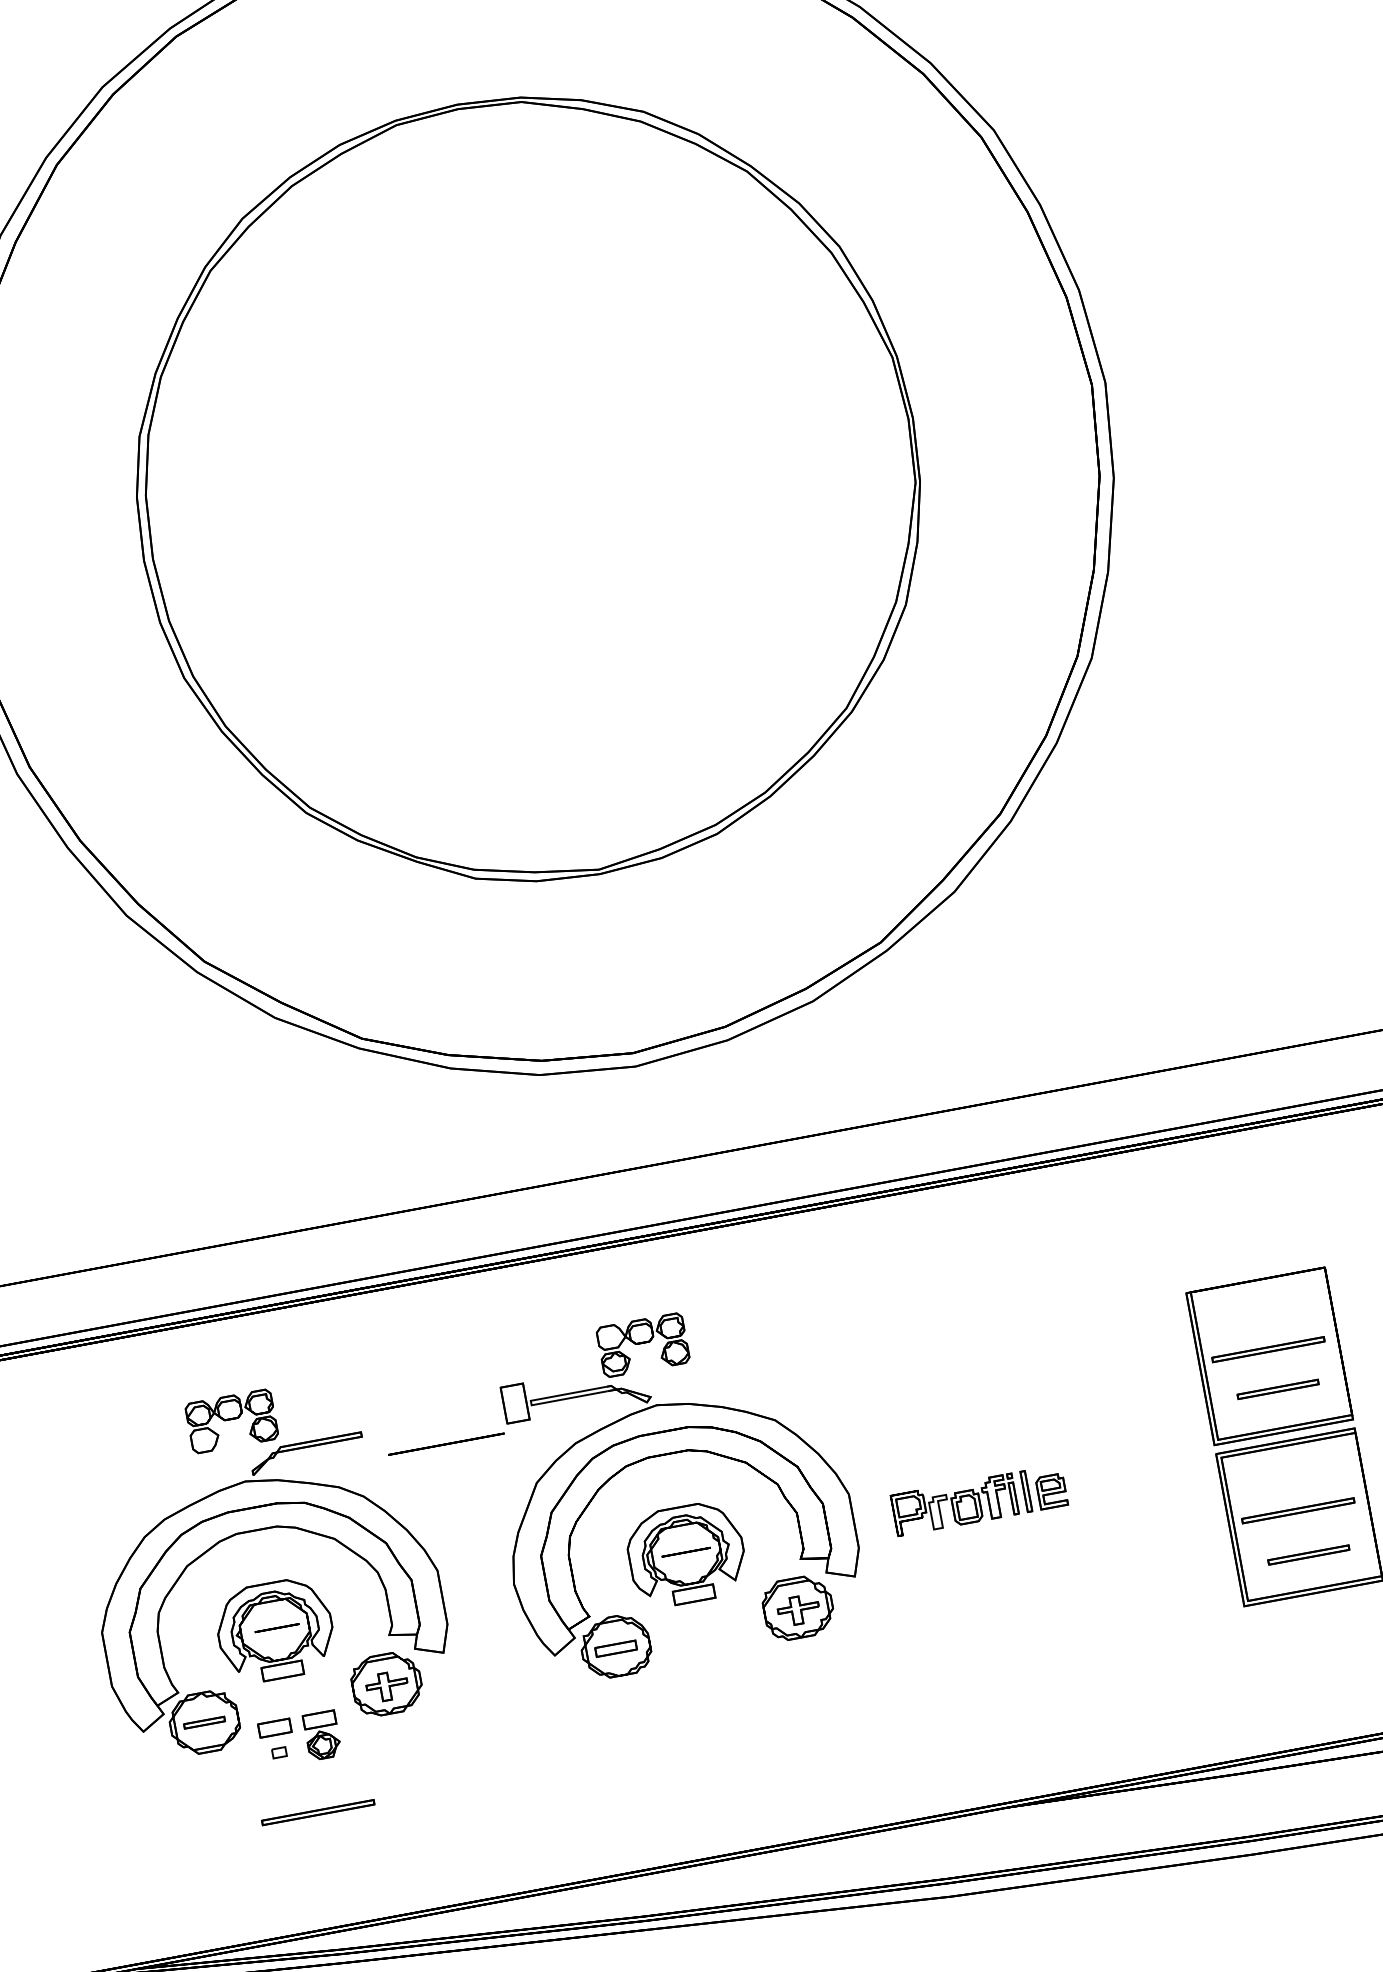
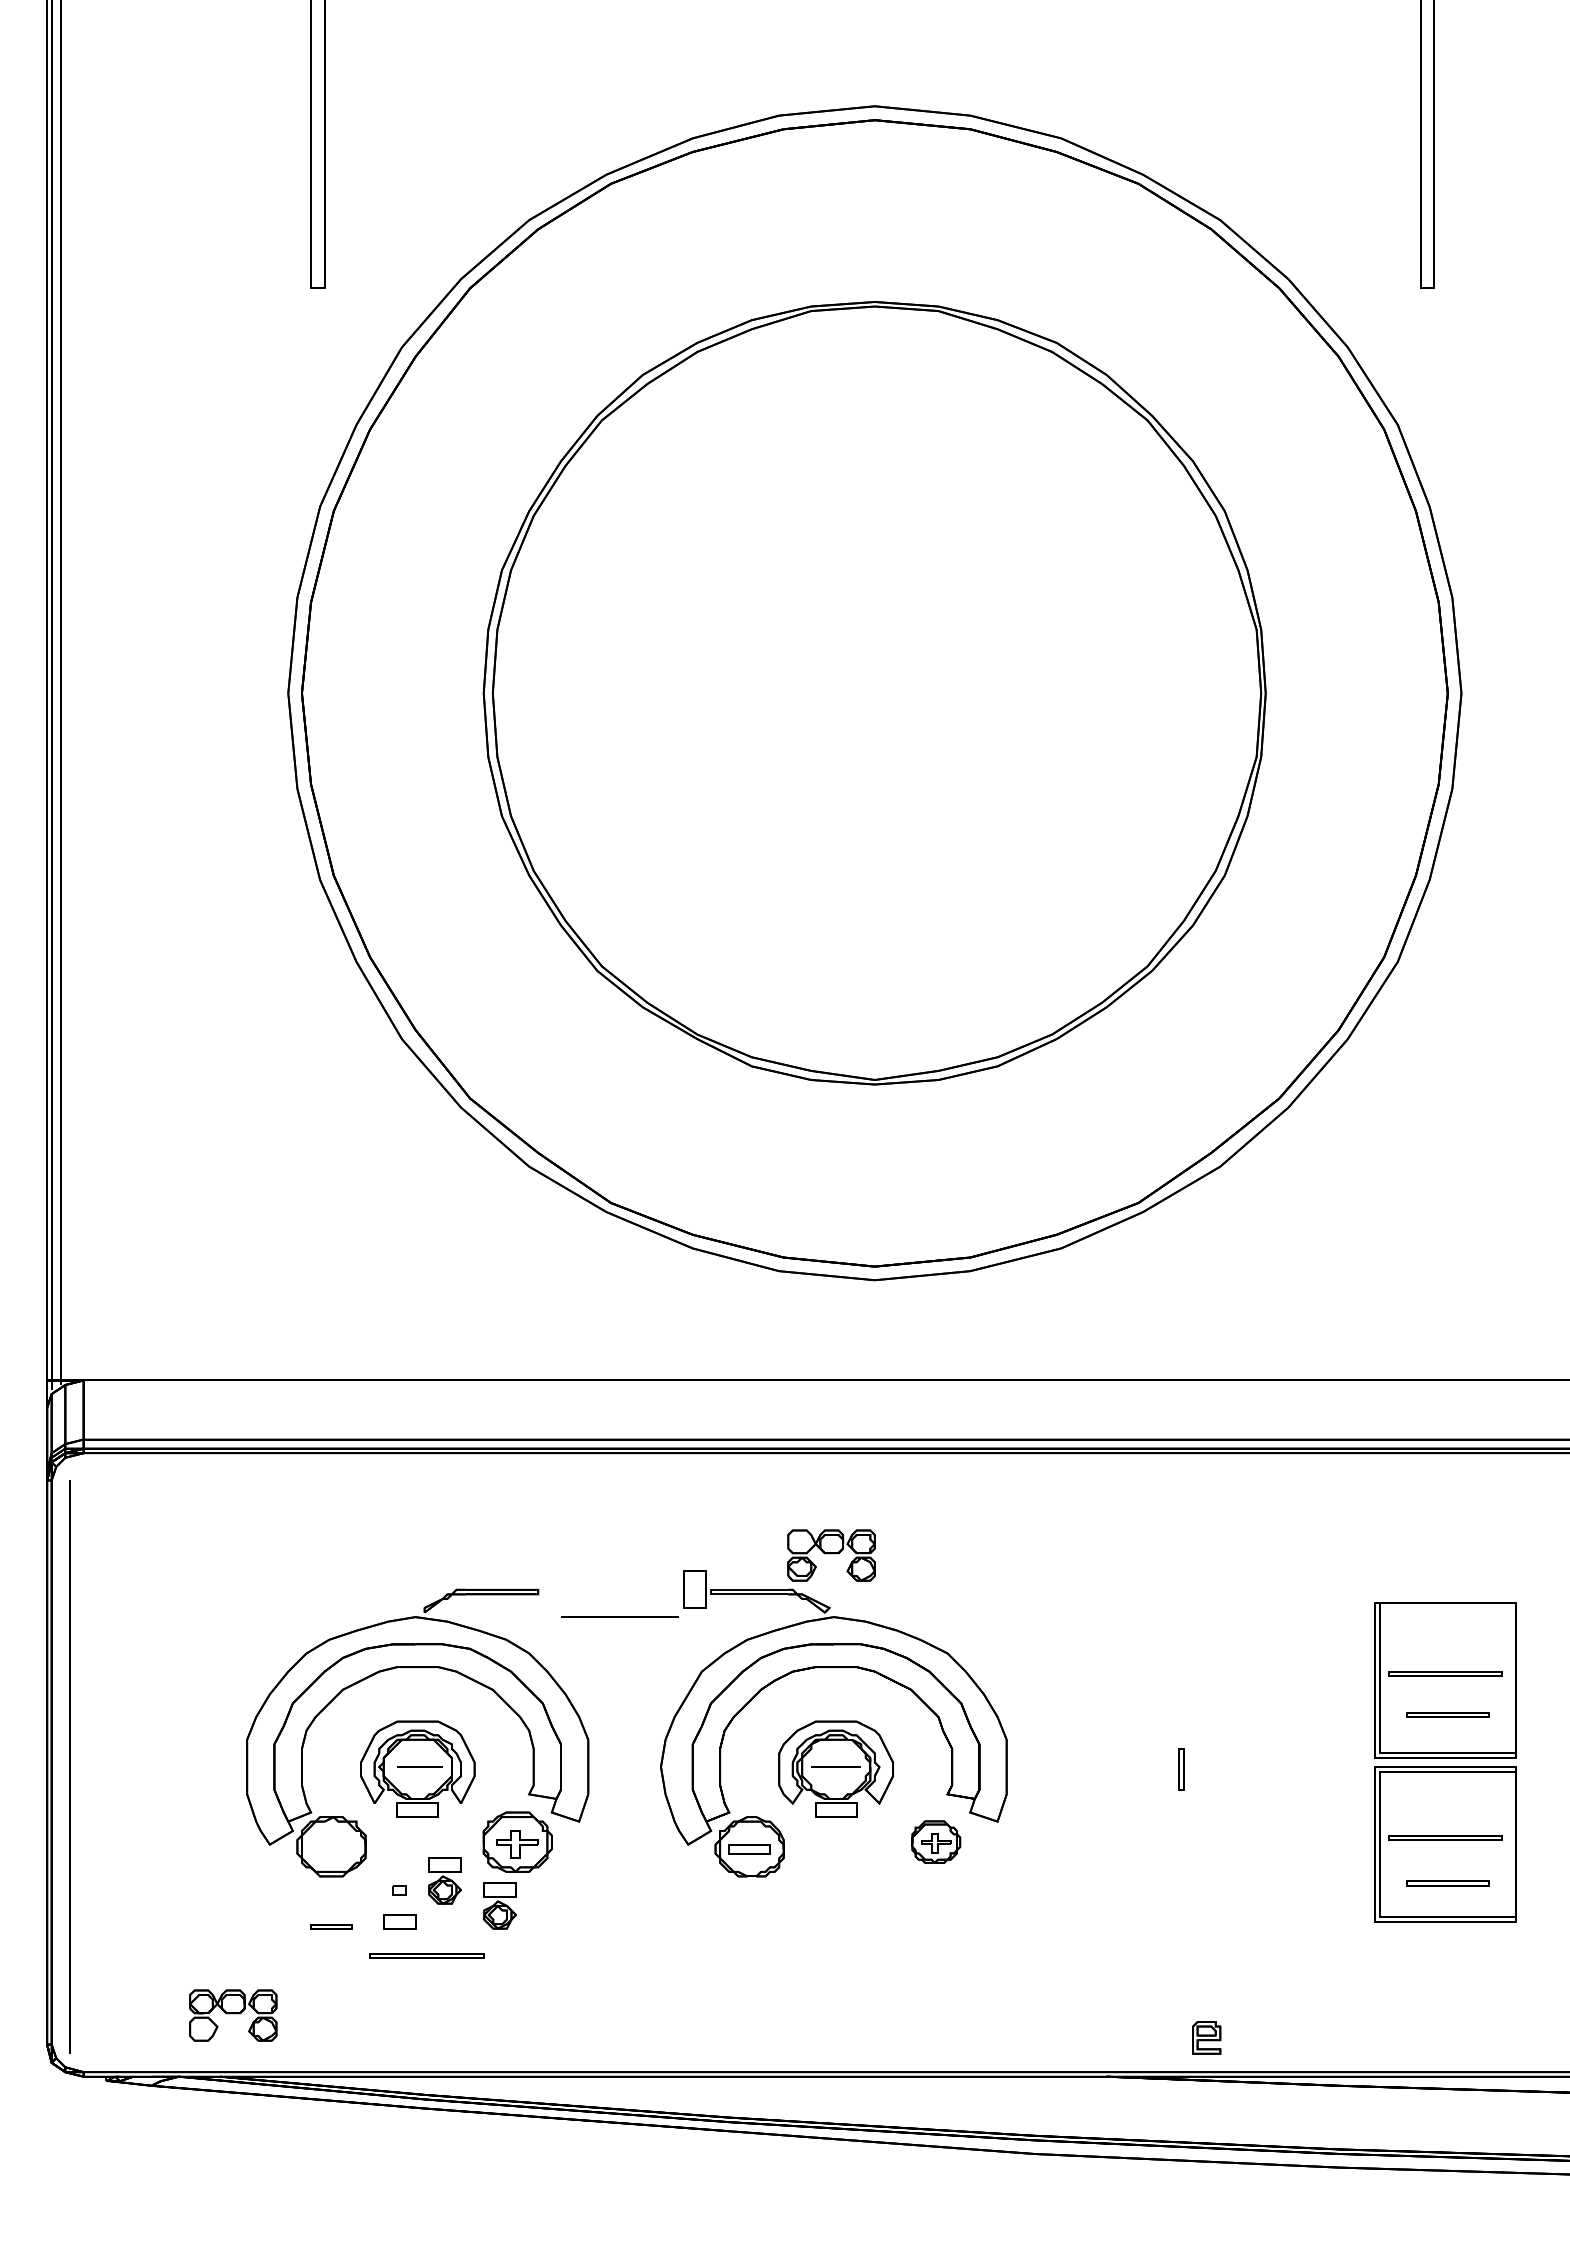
part: (232, 1421) -> (233, 2015), moved
part: (1051, 1491) -> (1206, 2037), moved
part: (954, 1505) -> (1108, 1769), removed
part: (798, 1607) -> (936, 1841), size x0.7
part: (204, 1722) -> (331, 1926), moved
part: (274, 1727) -> (399, 1921), moved
part: (380, 1749) -> (499, 1905), added

